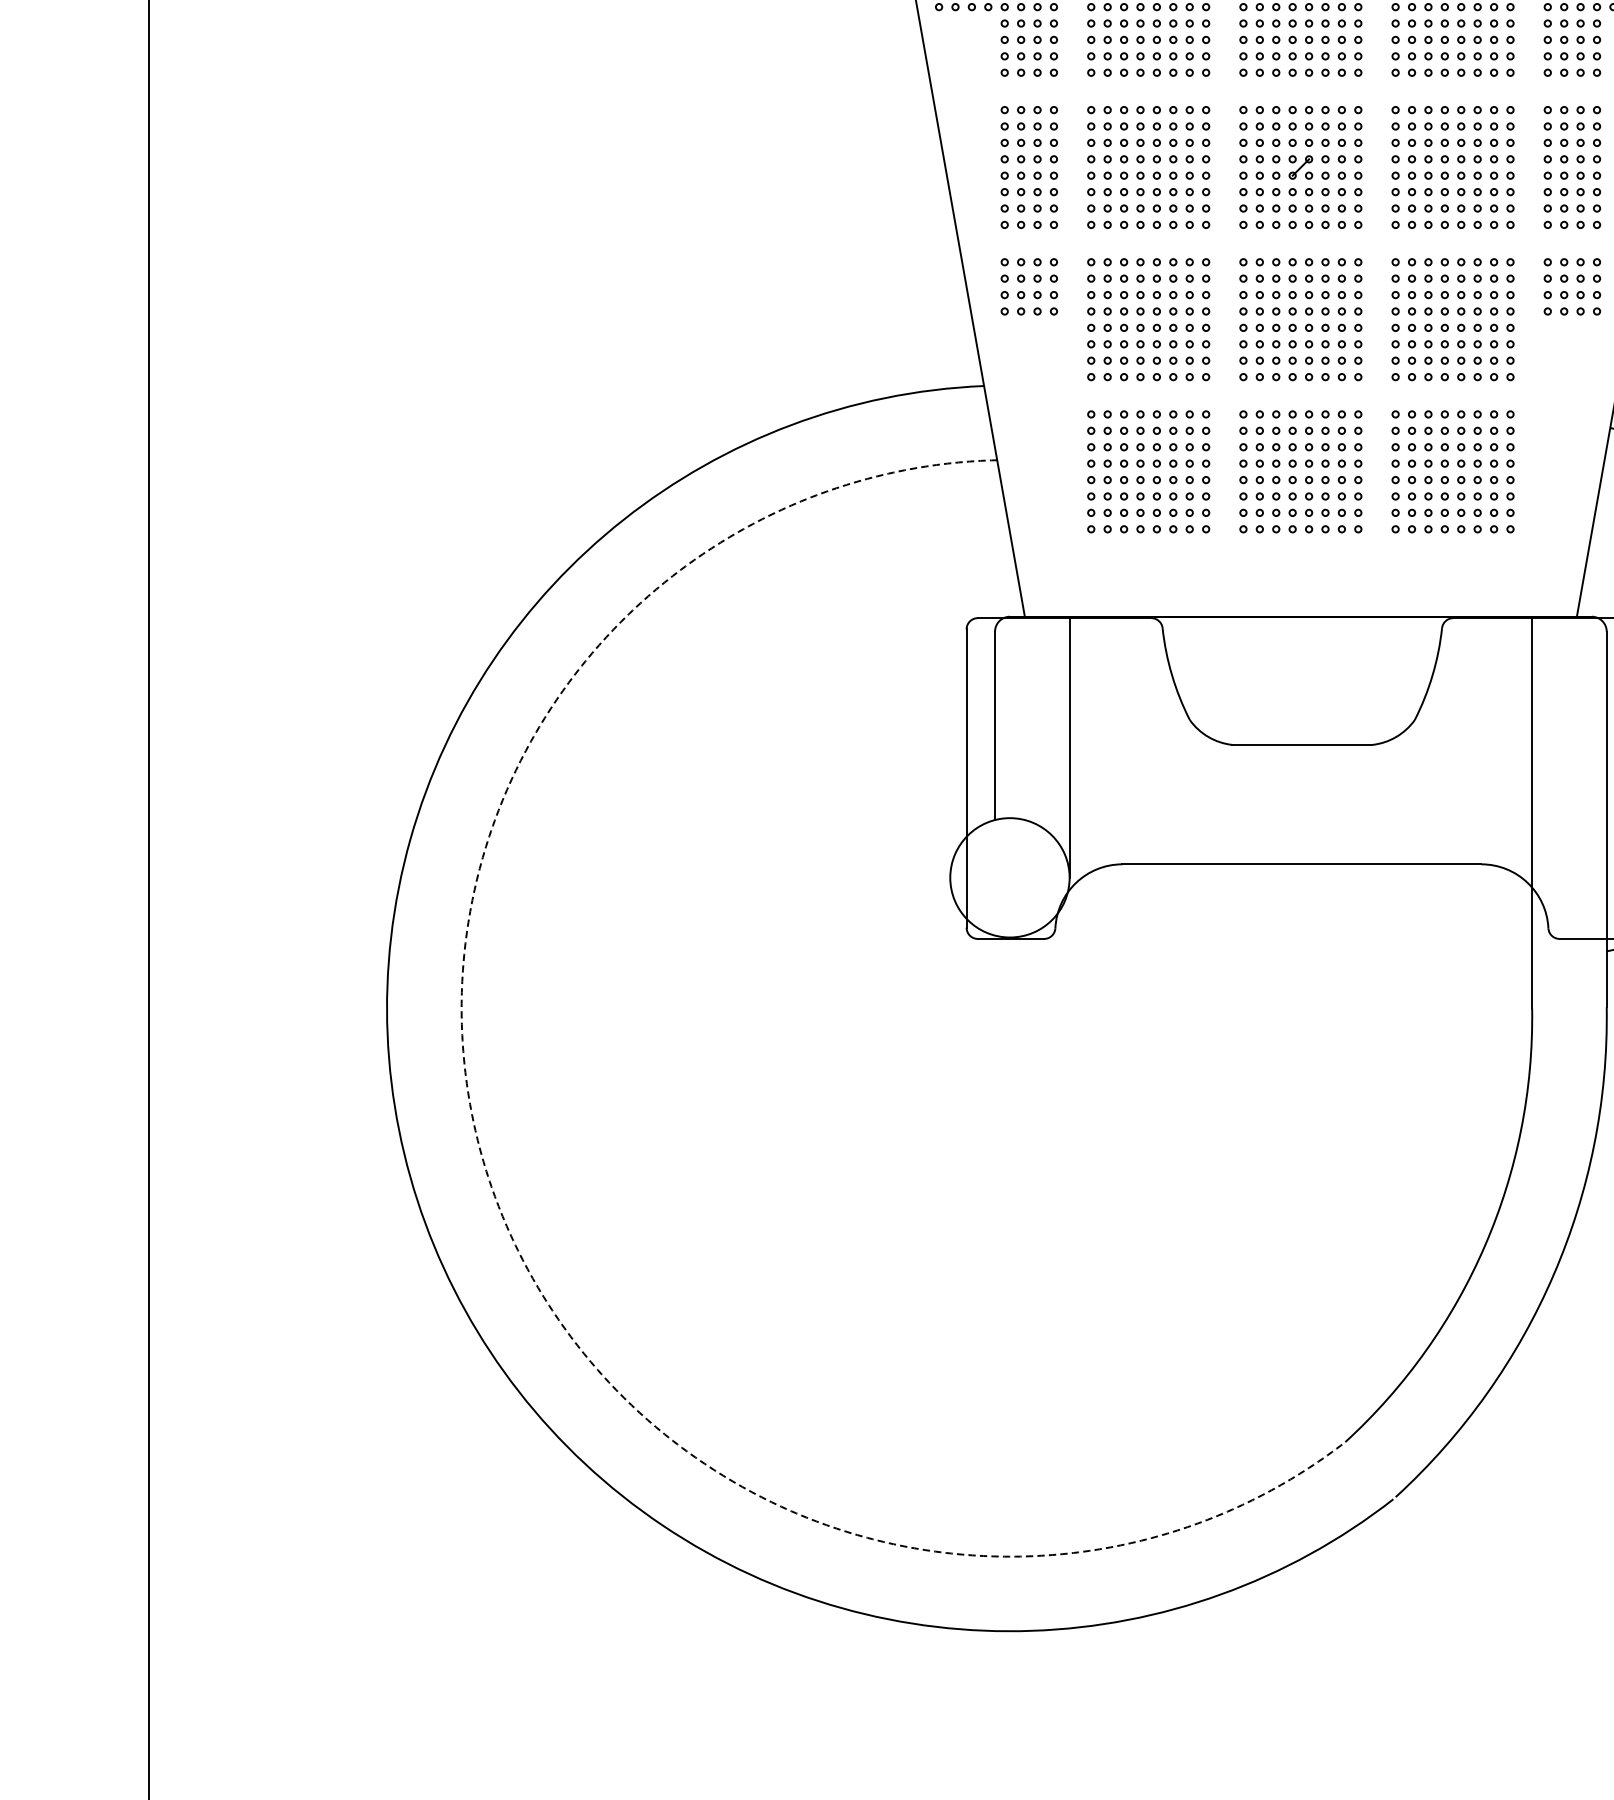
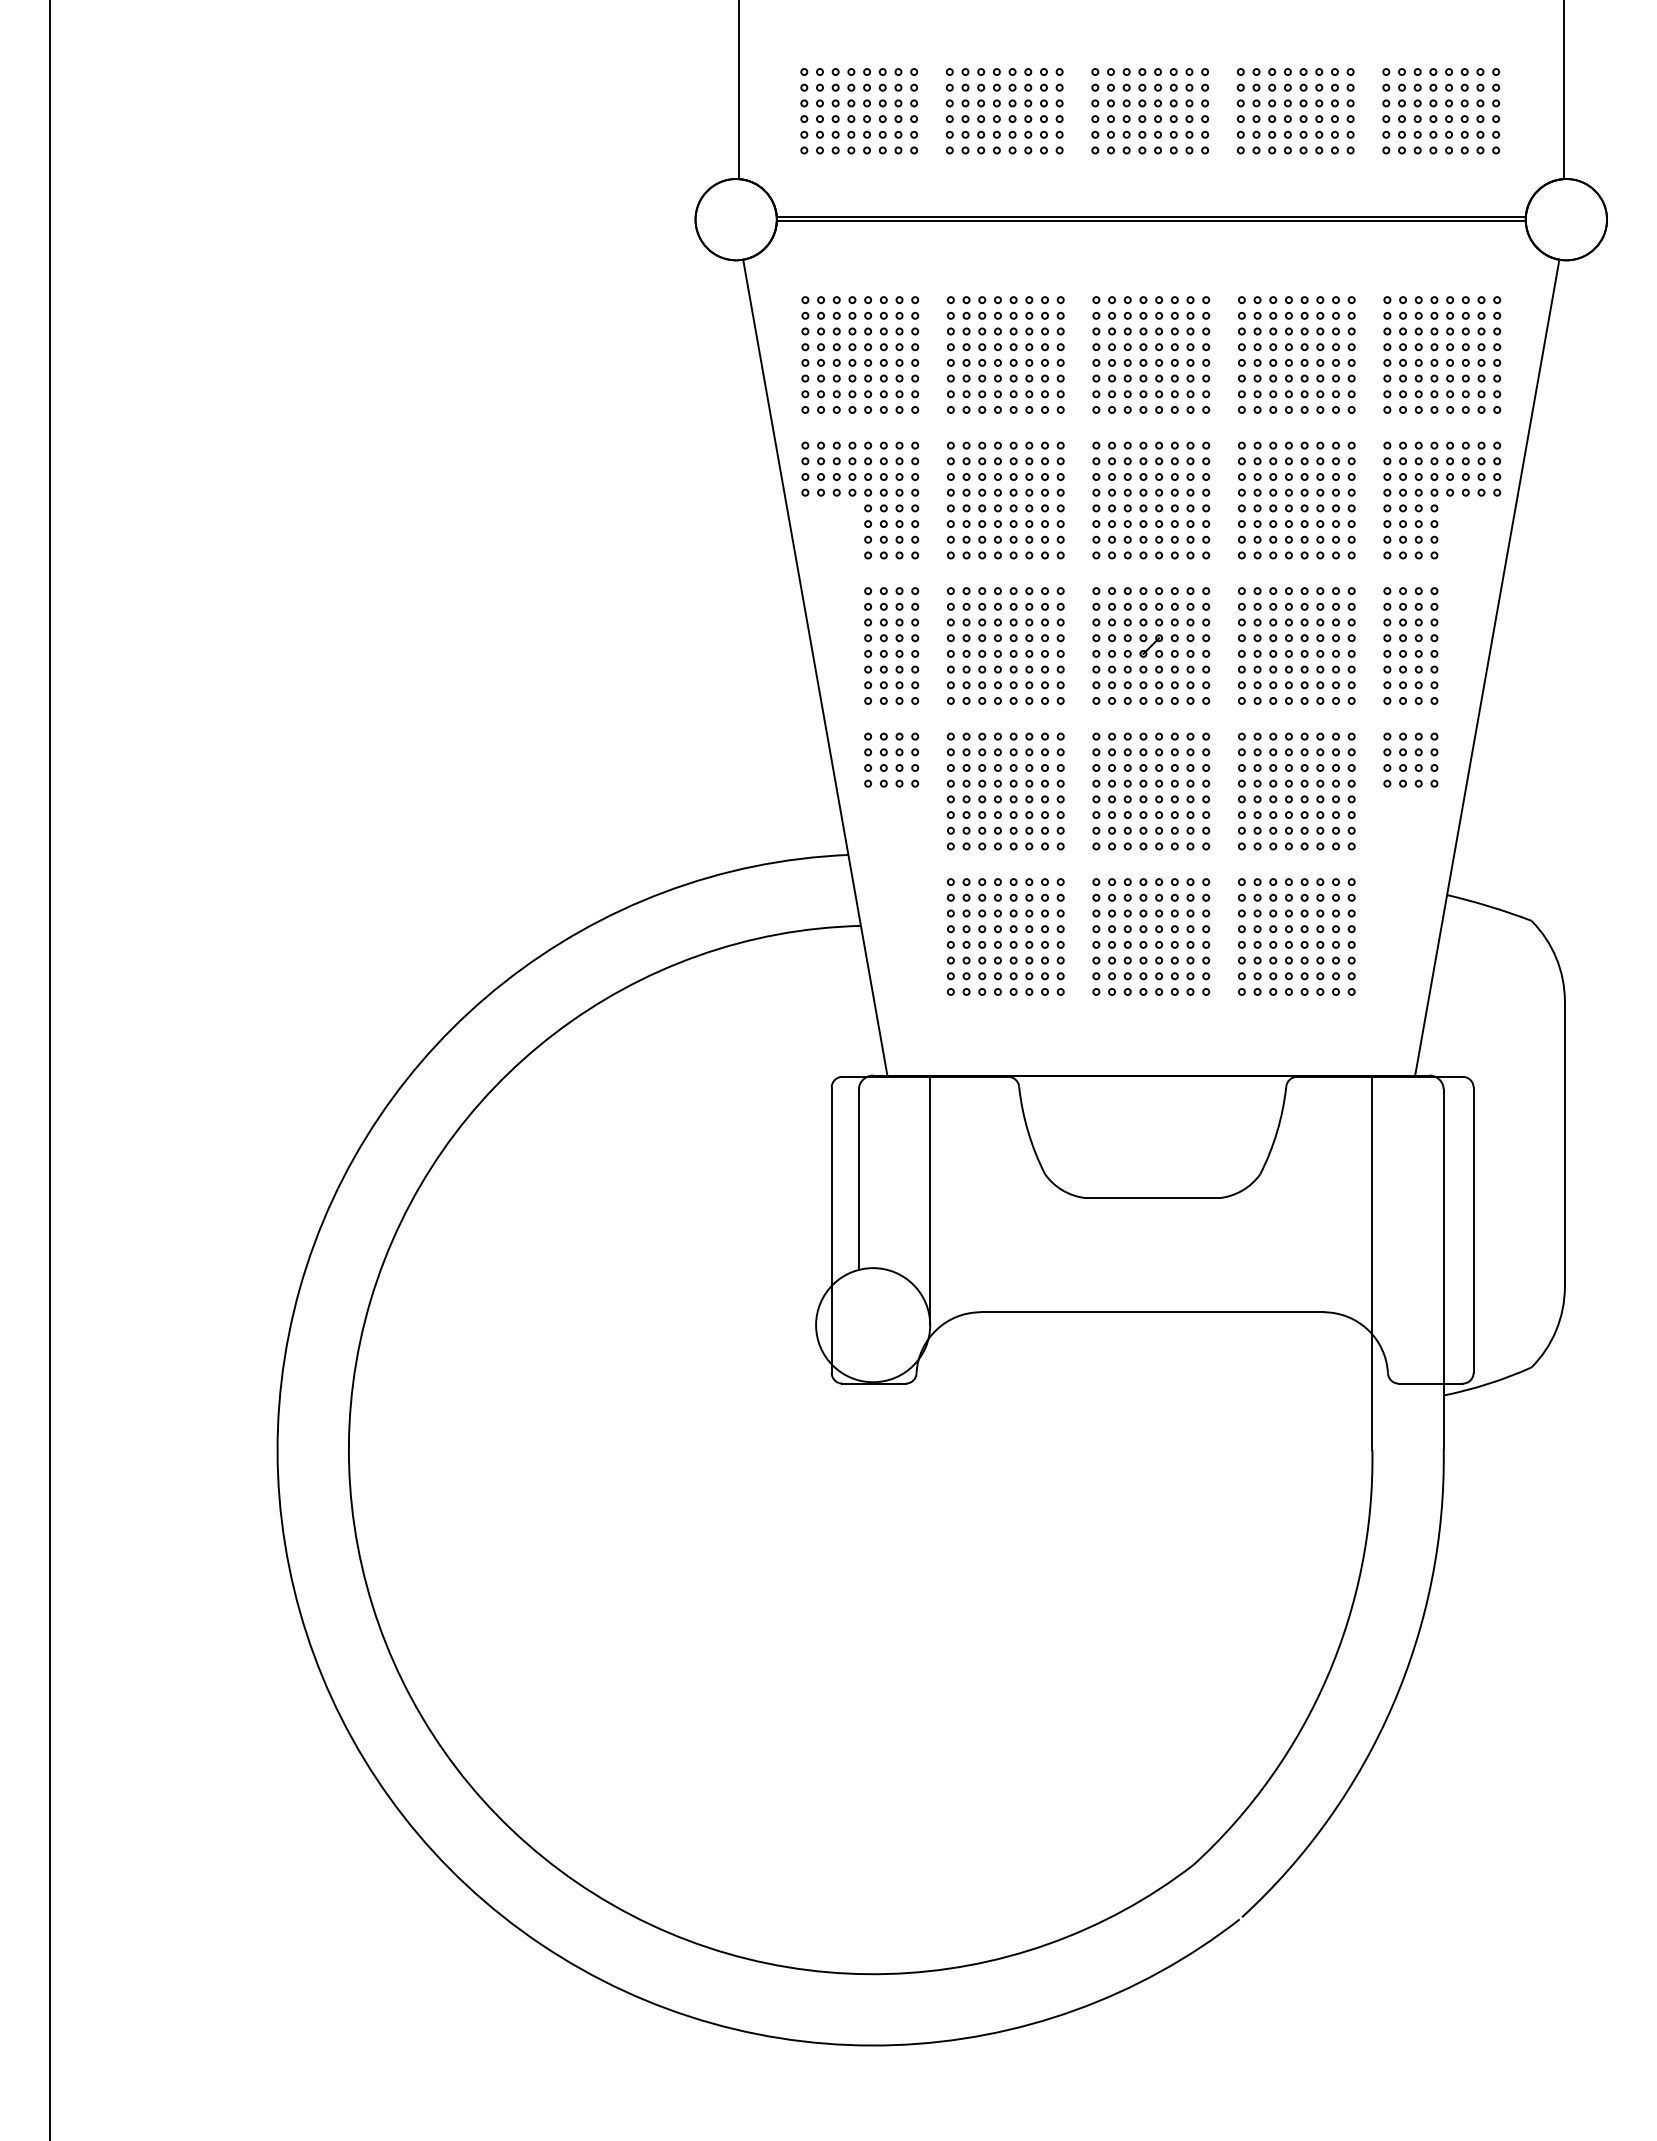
arc: (493, 1191) -> (379, 1625), dashed -> solid

